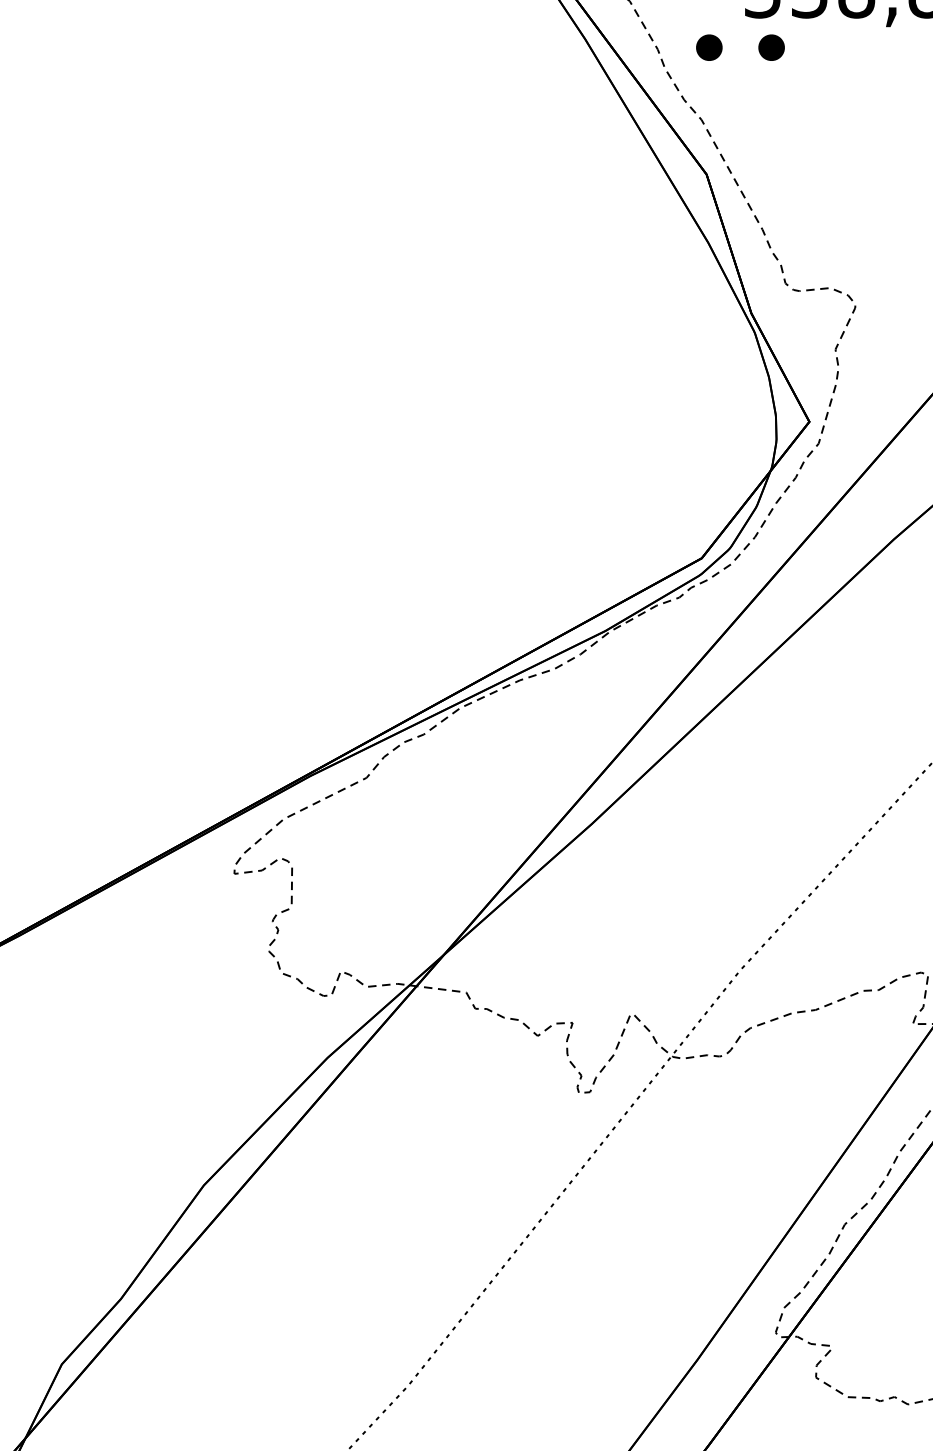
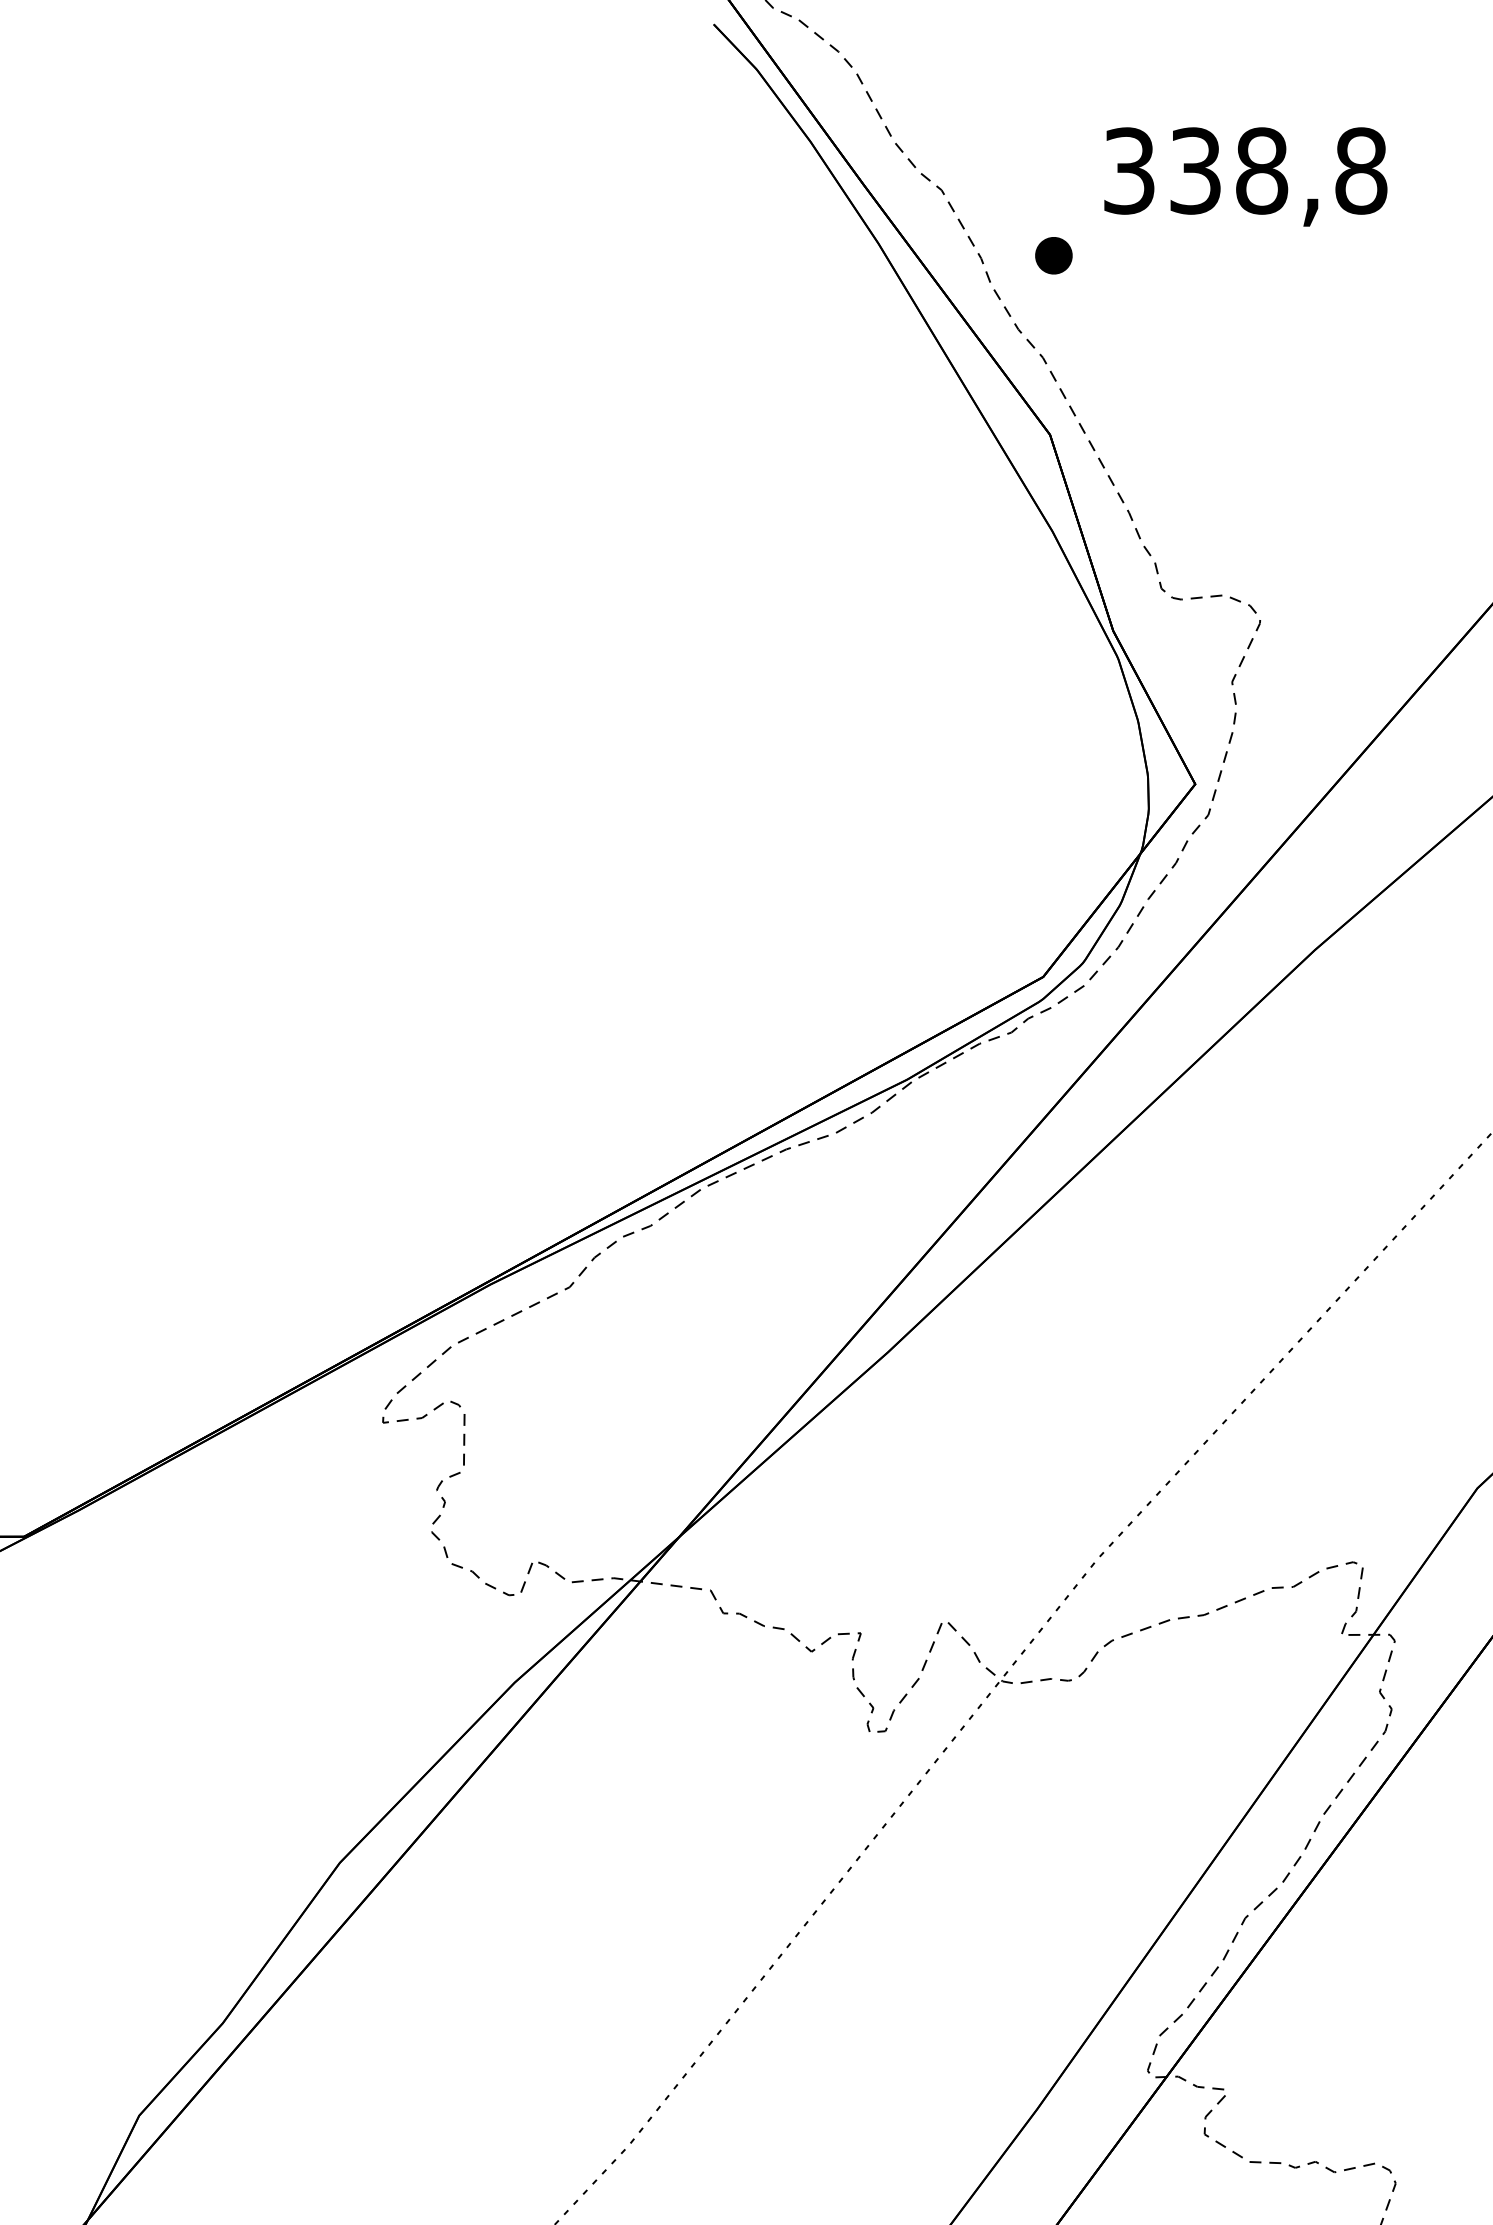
part: (771, 47) -> (1141, 255), removed

